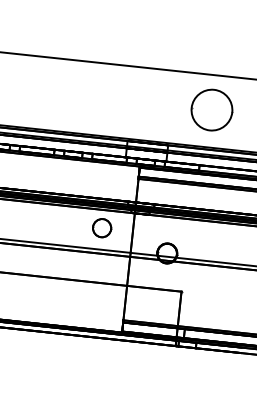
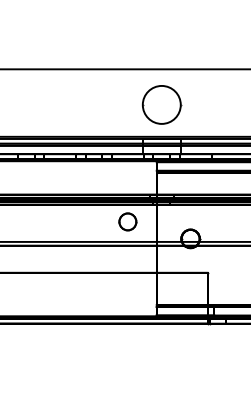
part: (211, 109) -> (161, 104), moved

